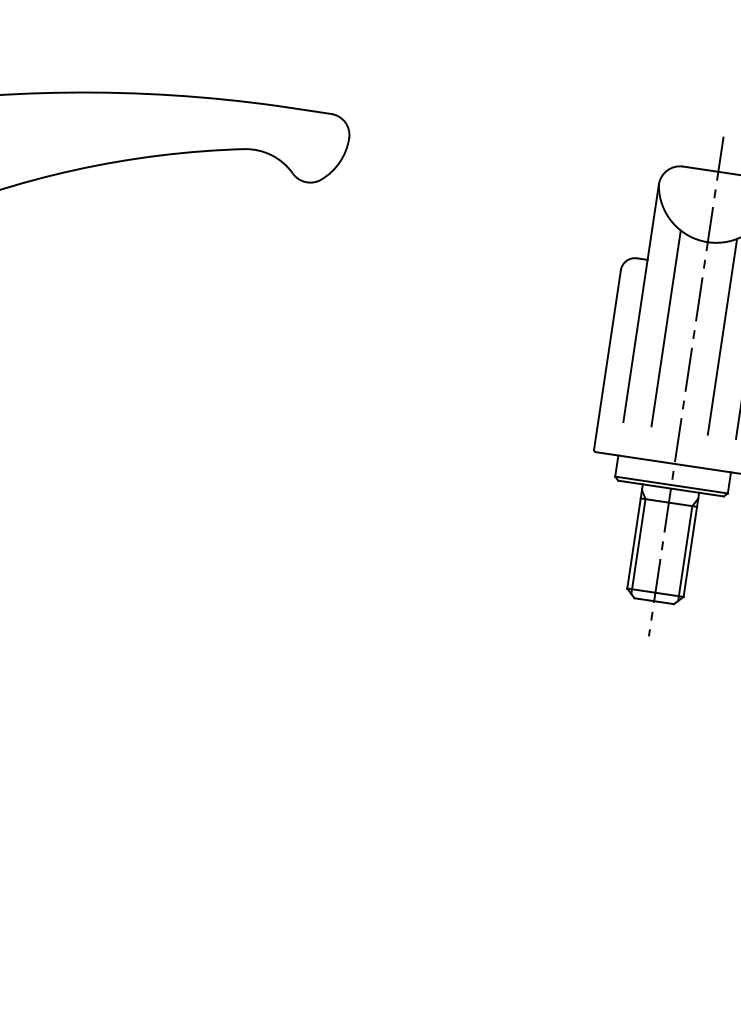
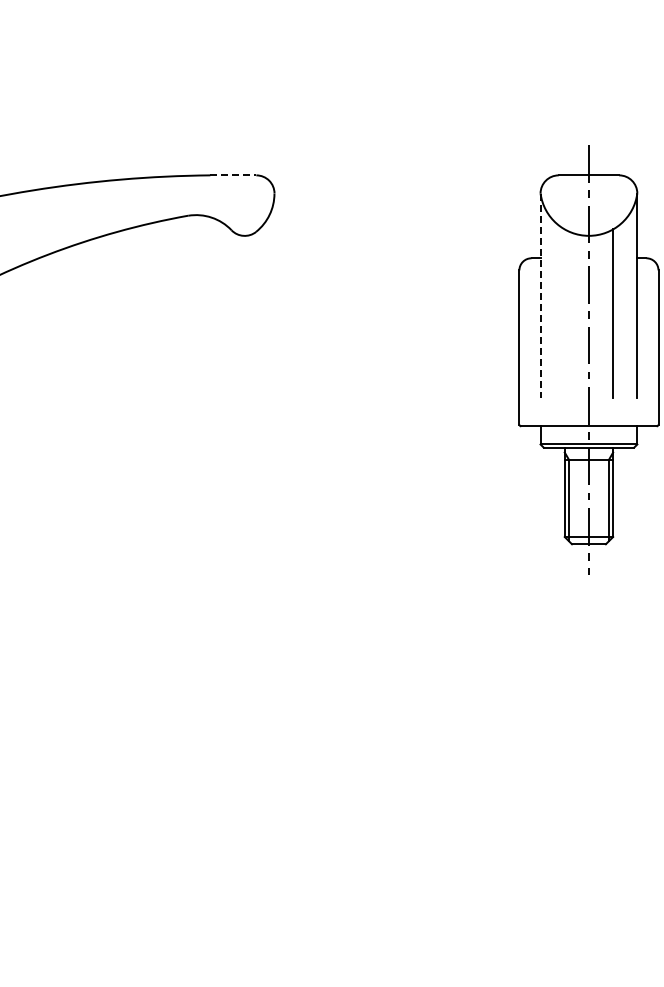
line: (304, 110) -> (233, 175), solid -> dashed
line: (640, 304) -> (540, 296), solid -> dashed
line: (665, 328) -> (564, 313), removed

